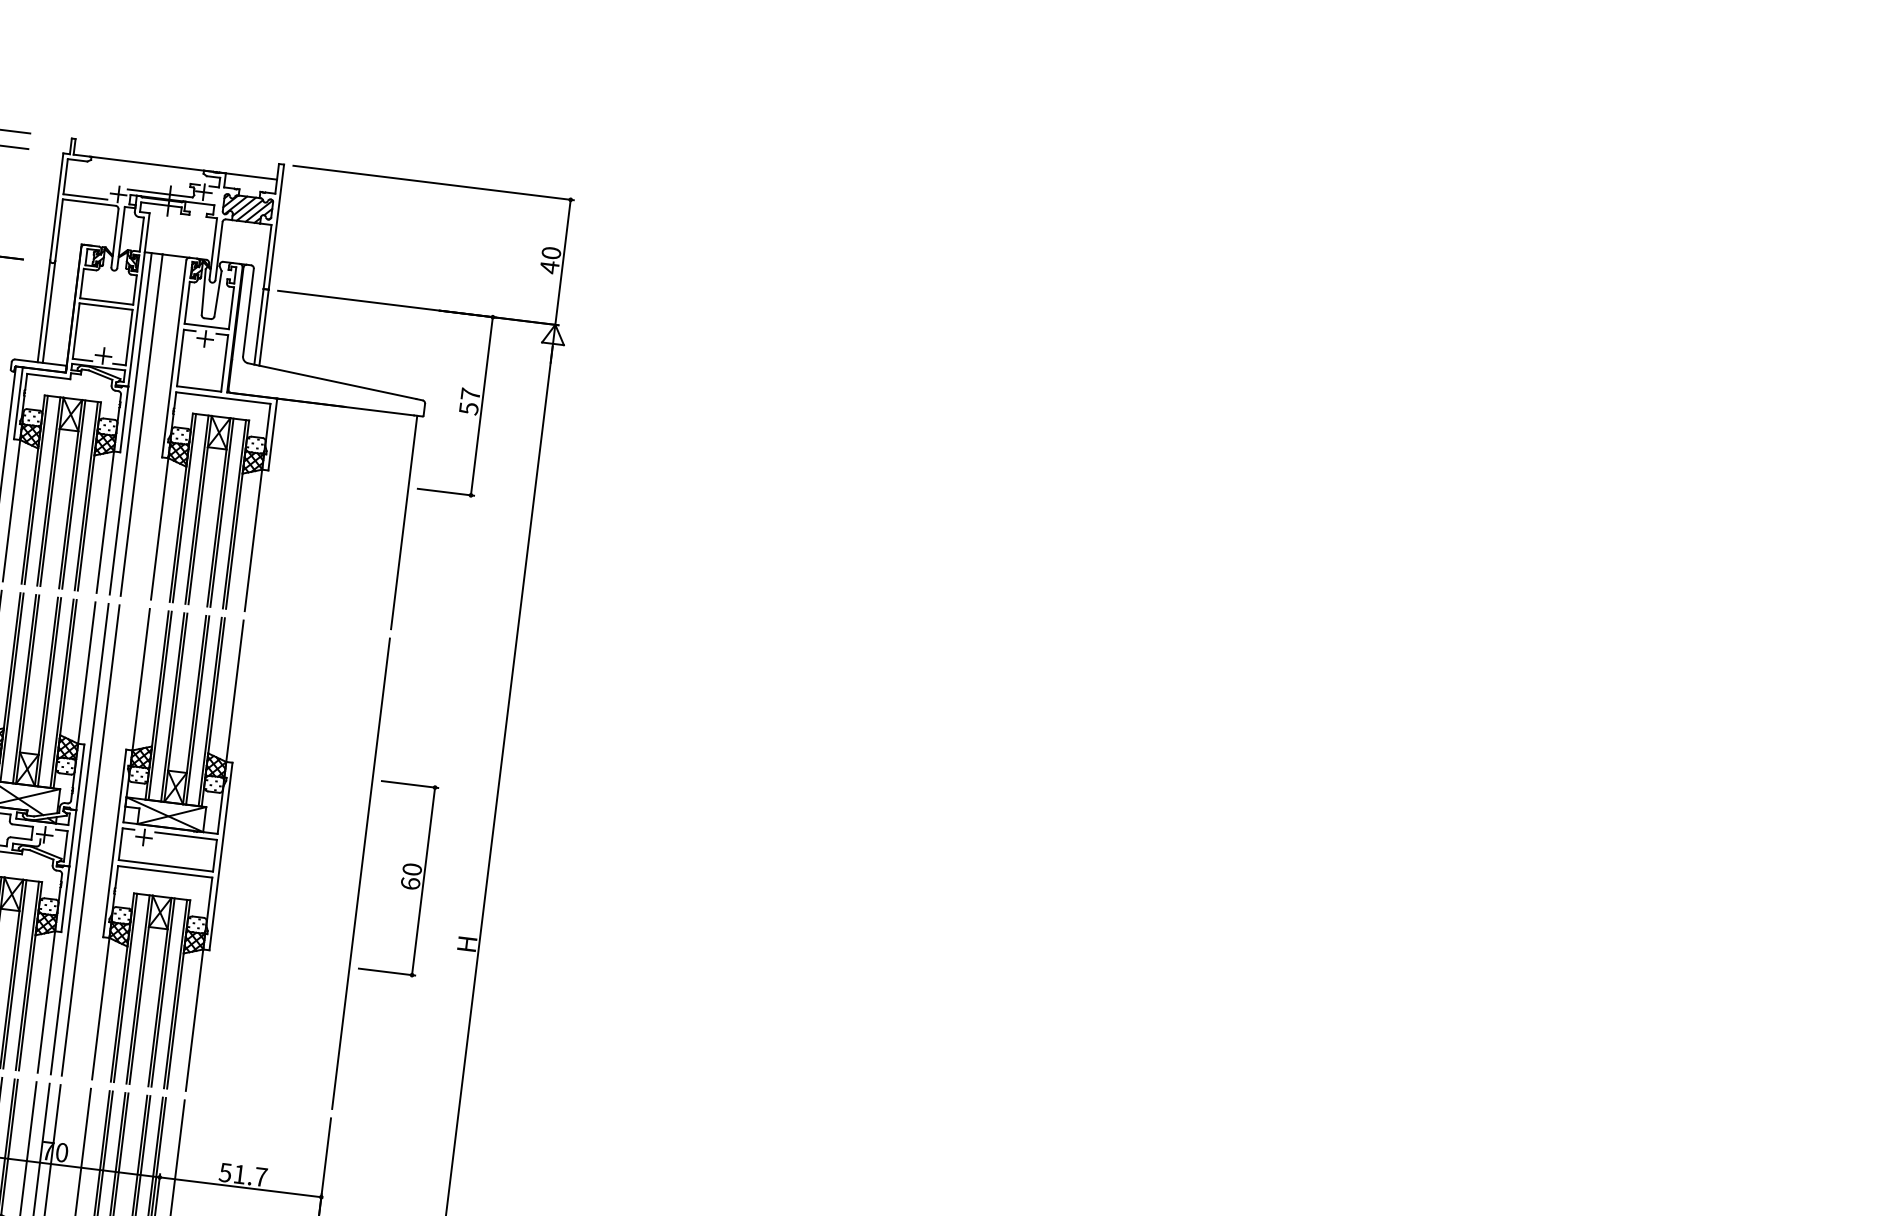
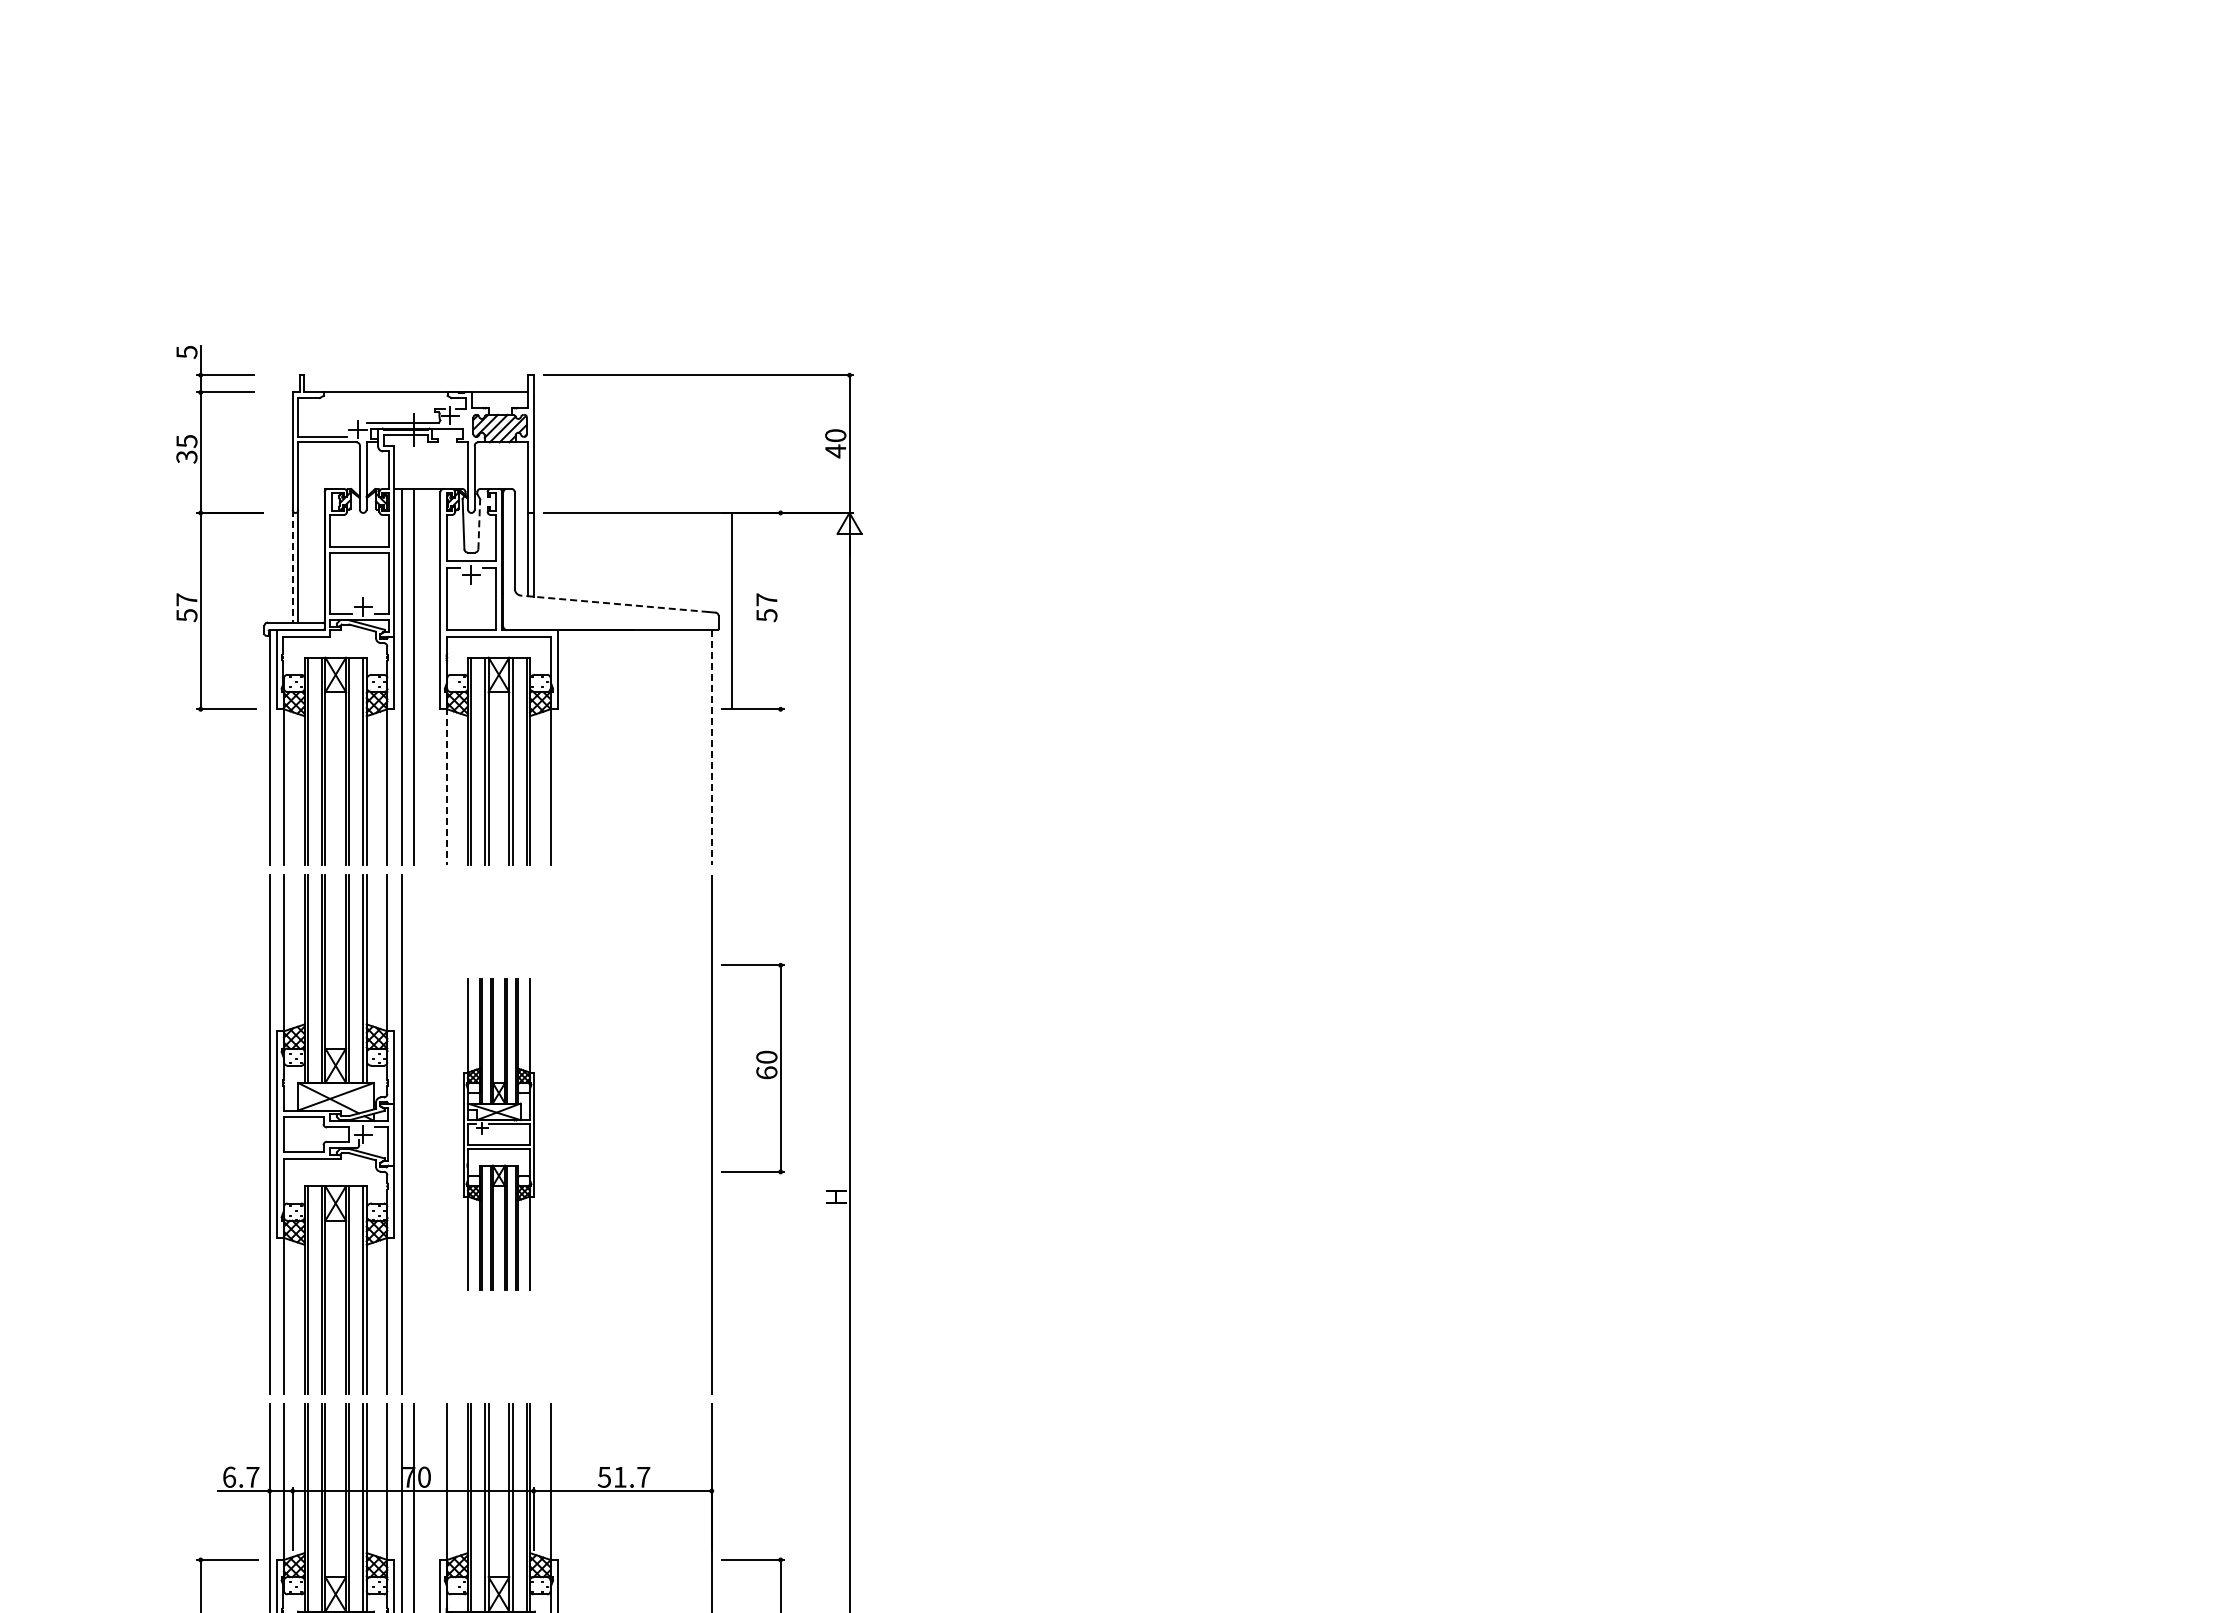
line: (218, 293) -> (479, 523), solid -> dashed
line: (43, 311) -> (292, 566), solid -> dashed
line: (331, 380) -> (614, 603), solid -> dashed
line: (481, 405) -> (731, 610), moved
line: (403, 522) -> (711, 747), solid -> dashed
line: (159, 528) -> (447, 786), solid -> dashed
line: (90, 840) -> (413, 1134), removed
part: (167, 849) -> (498, 1134), size x0.6
part: (398, 878) -> (752, 1068), moved

